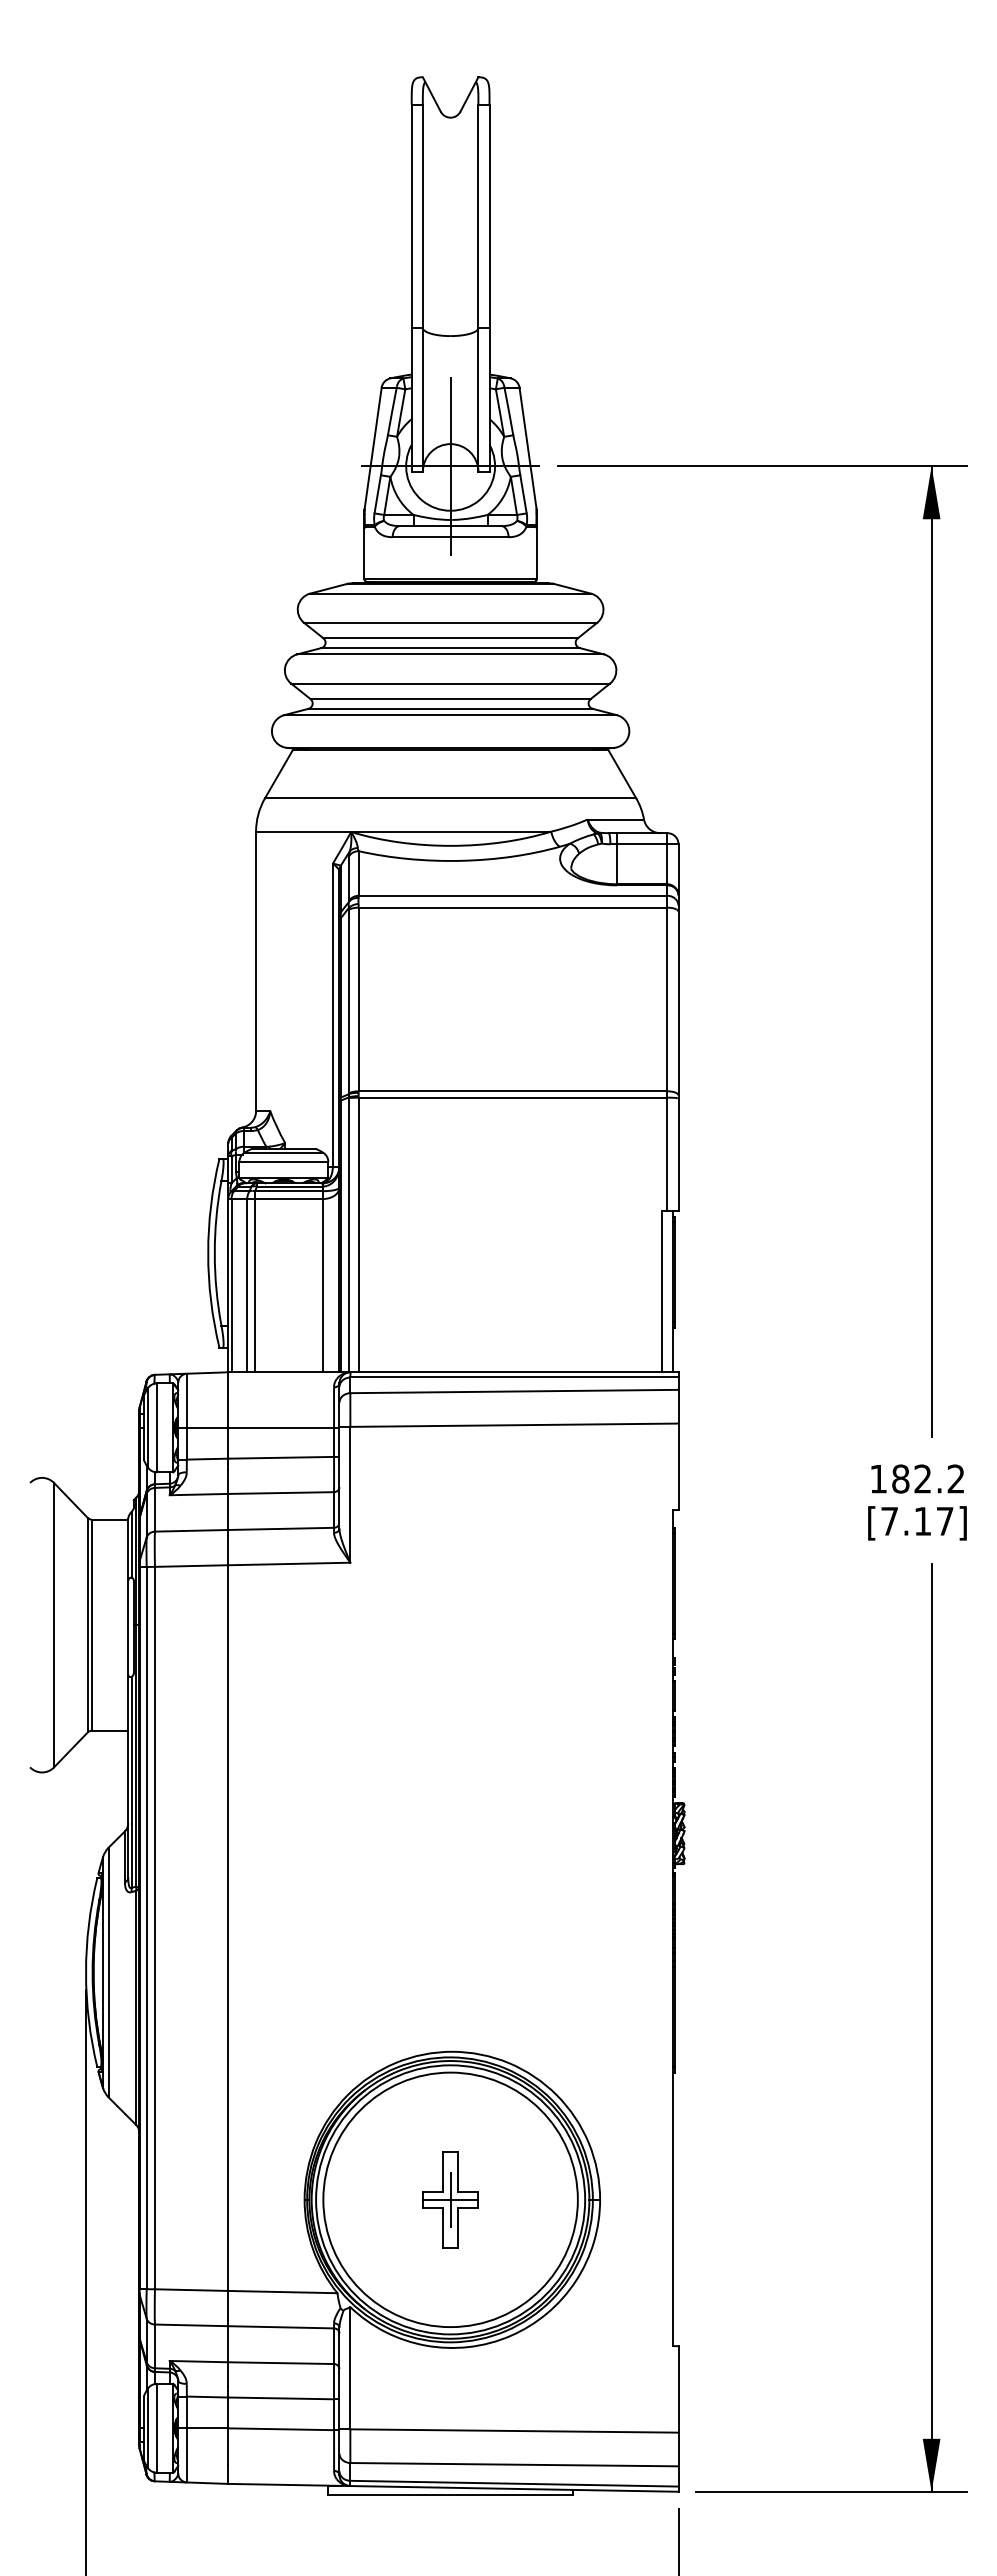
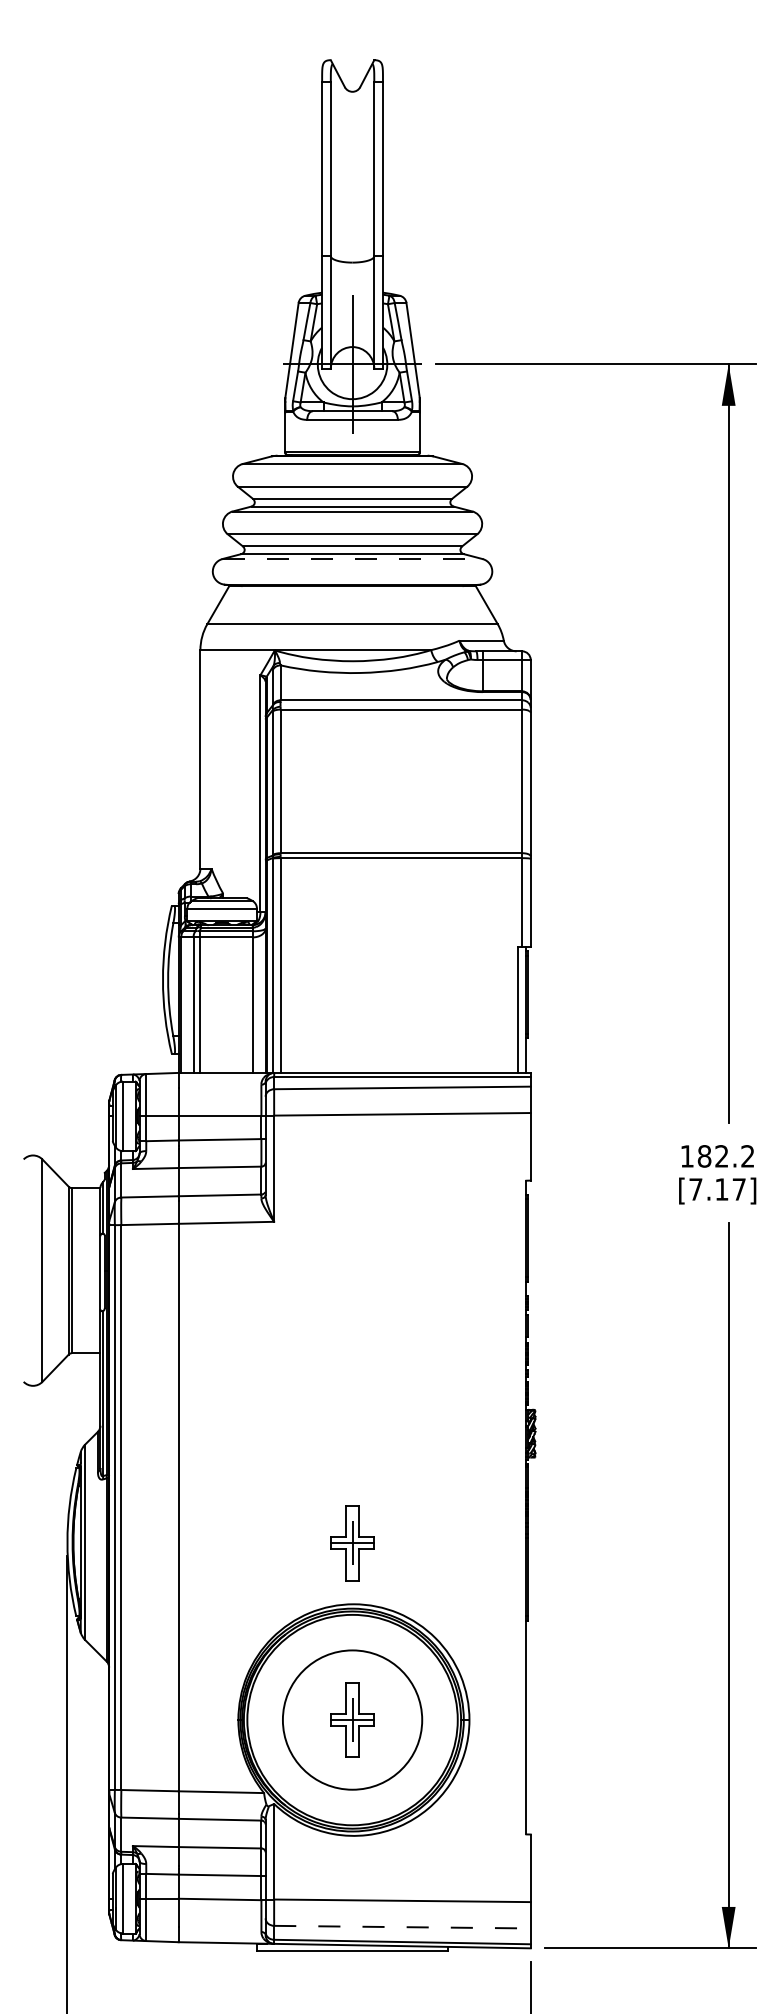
line: (451, 715) -> (353, 559), solid -> dashed
part: (450, 1973) -> (352, 1543), added
circle: (450, 2199) -> (352, 1719), size x0.7
line: (514, 2464) -> (402, 1927), solid -> dashed

